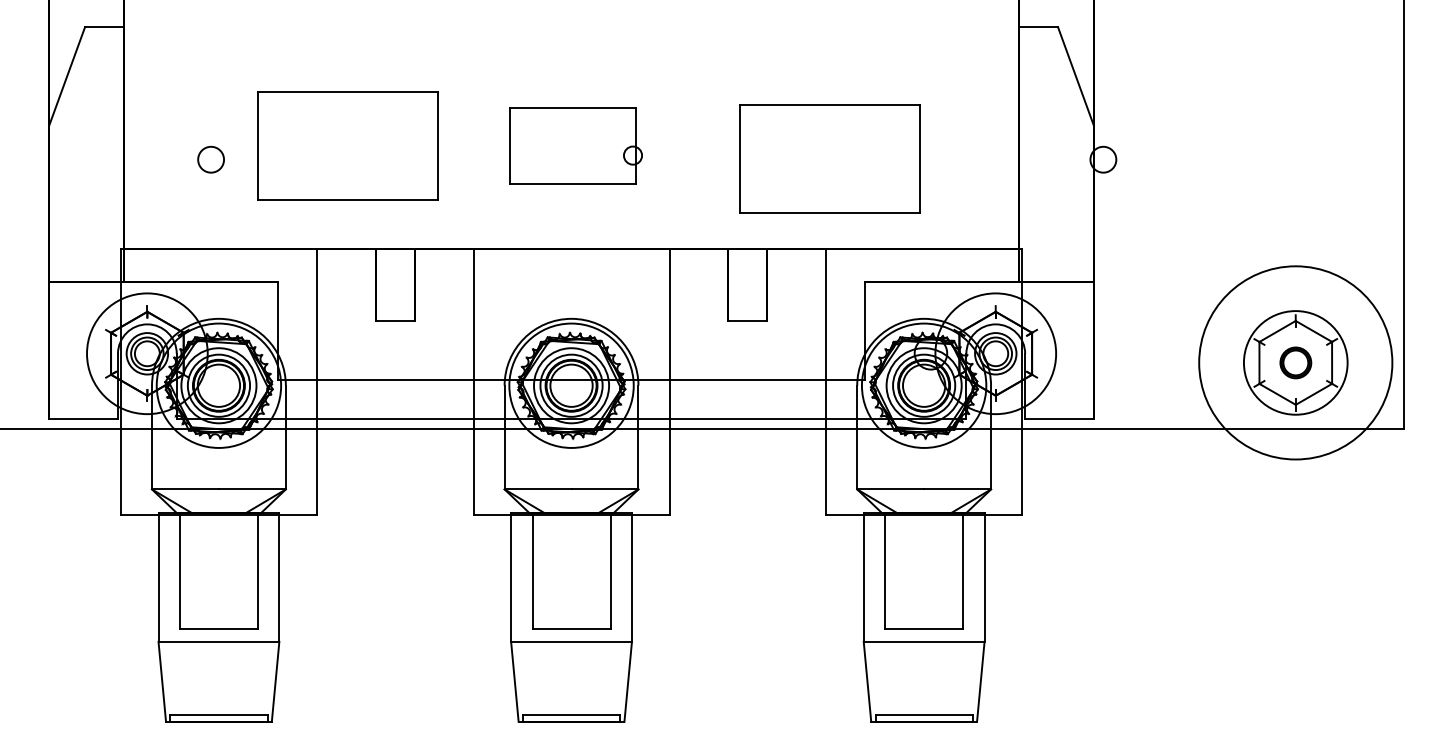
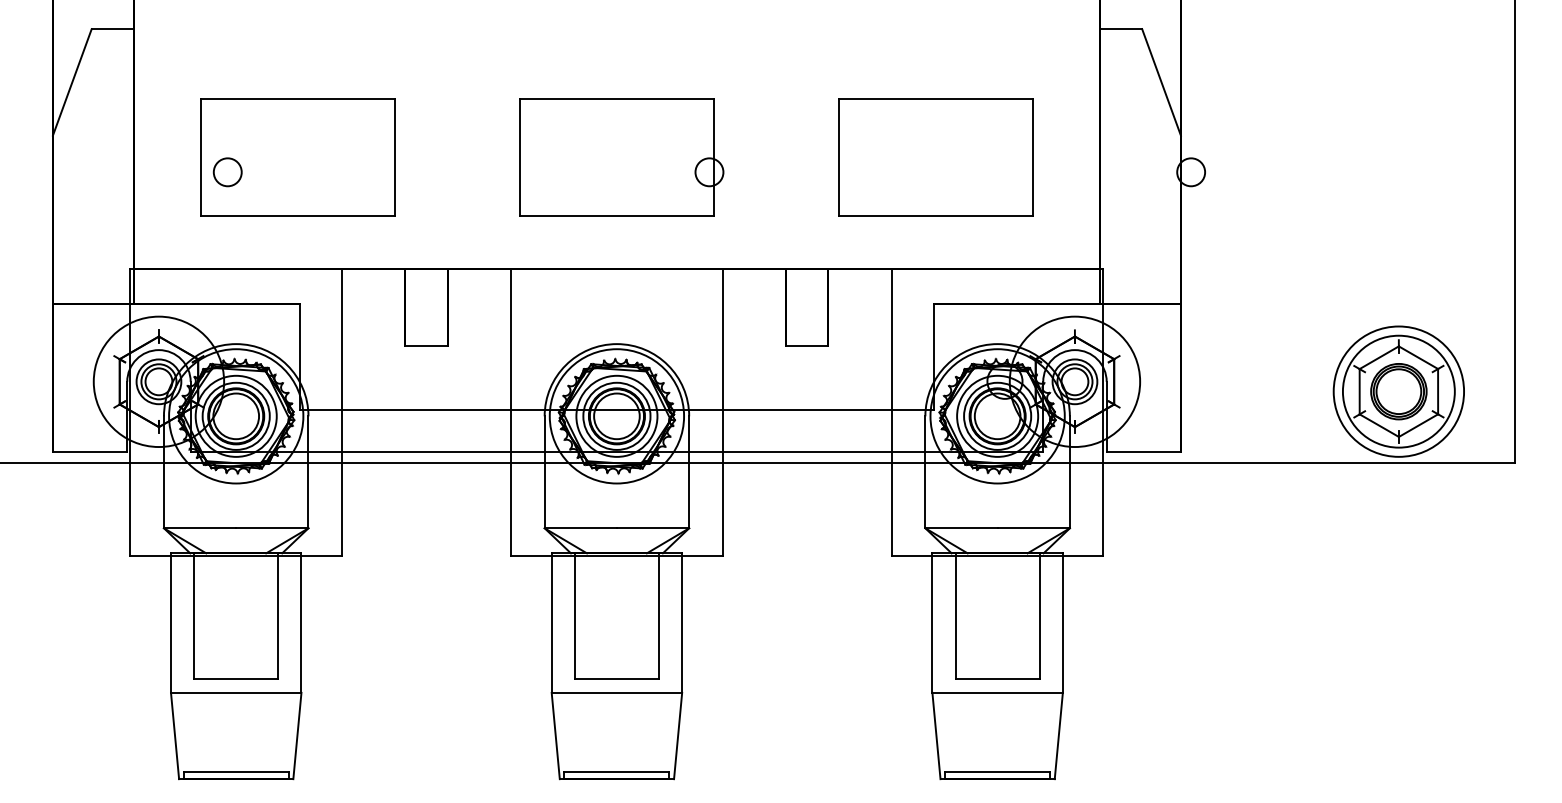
part: (347, 145) -> (297, 156), moved
part: (576, 145) -> (622, 156), size x1.43
part: (829, 158) -> (935, 156), moved
circle: (1295, 362) -> (1398, 391), size x0.62
part: (1295, 362) -> (1398, 391), size x1.67

